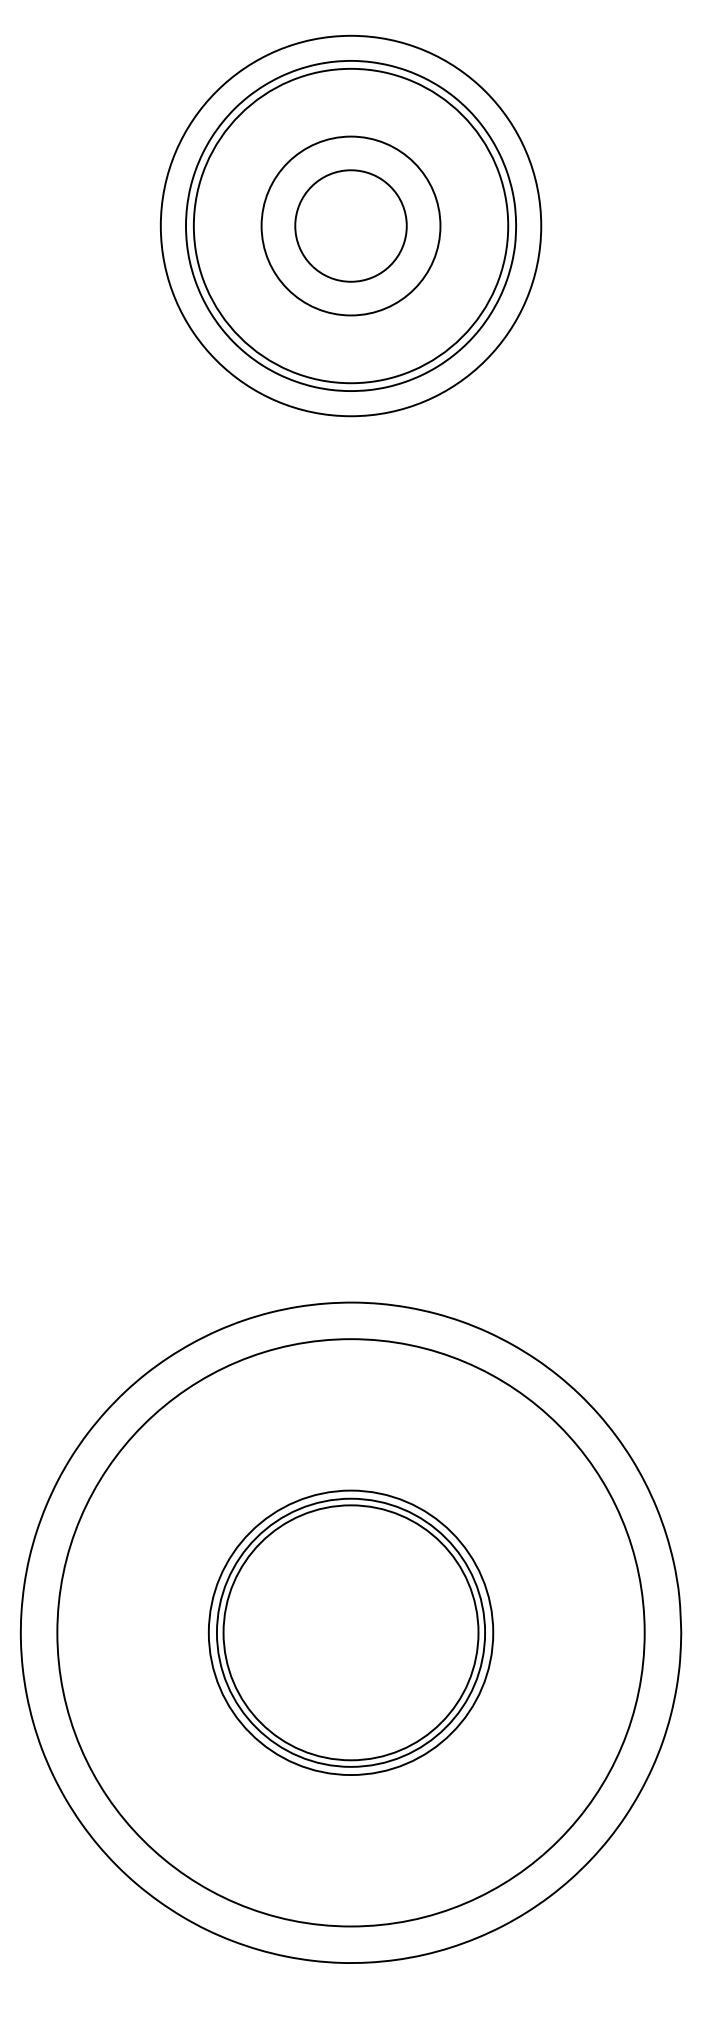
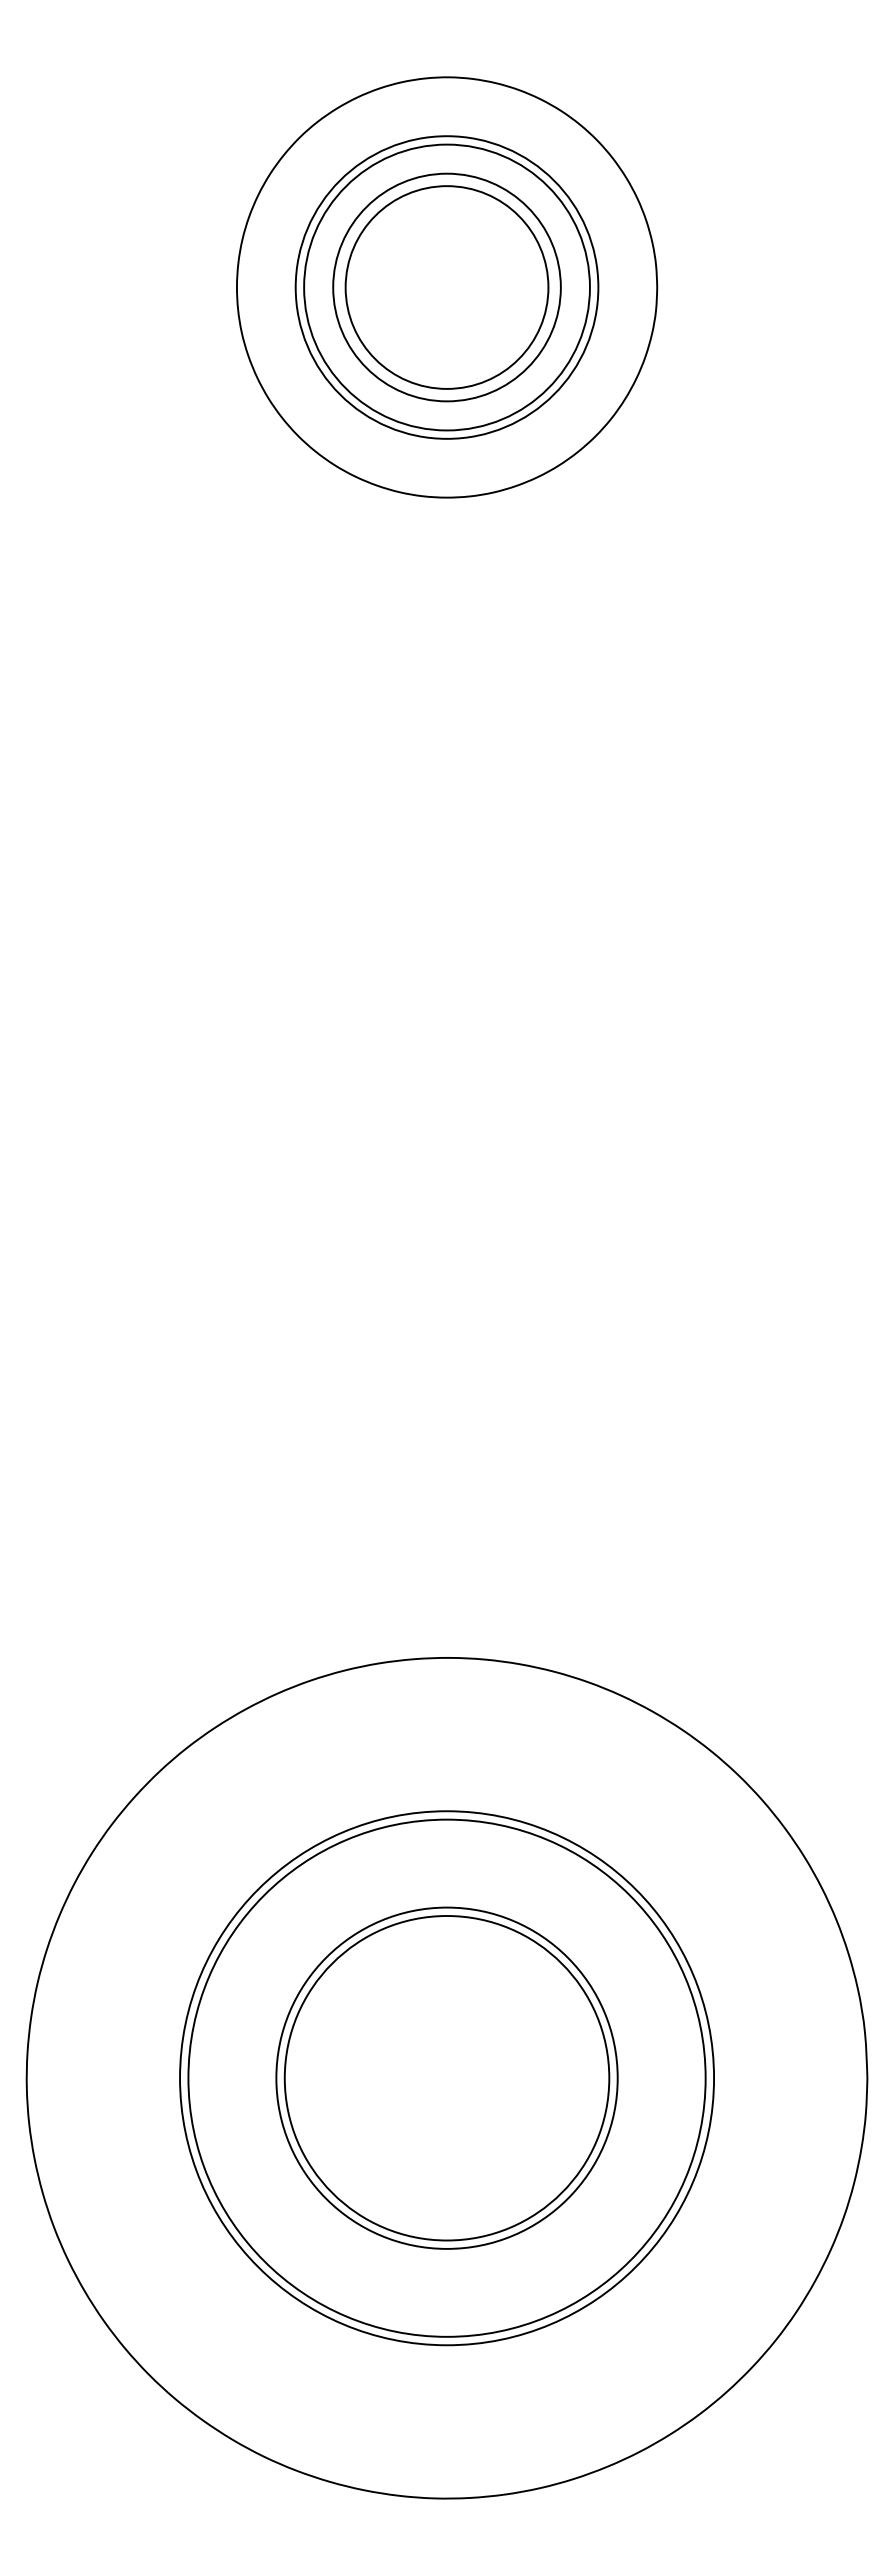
circle: (350, 226) -> (446, 287), size x0.62
circle: (350, 226) -> (446, 287), size x0.71
circle: (350, 226) -> (446, 287), size x1.43
circle: (350, 1632) -> (446, 2077), size x1.43
circle: (351, 1633) -> (447, 2078), size x0.71

